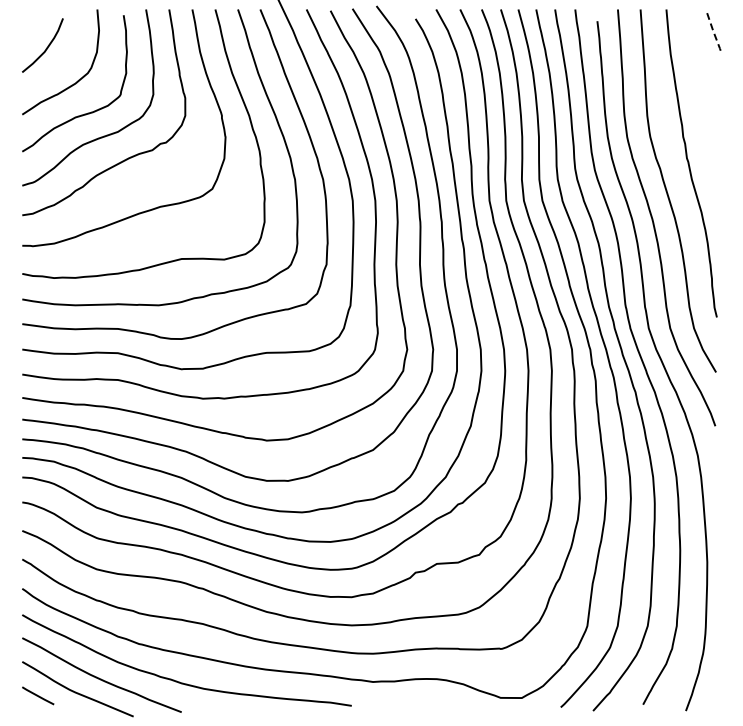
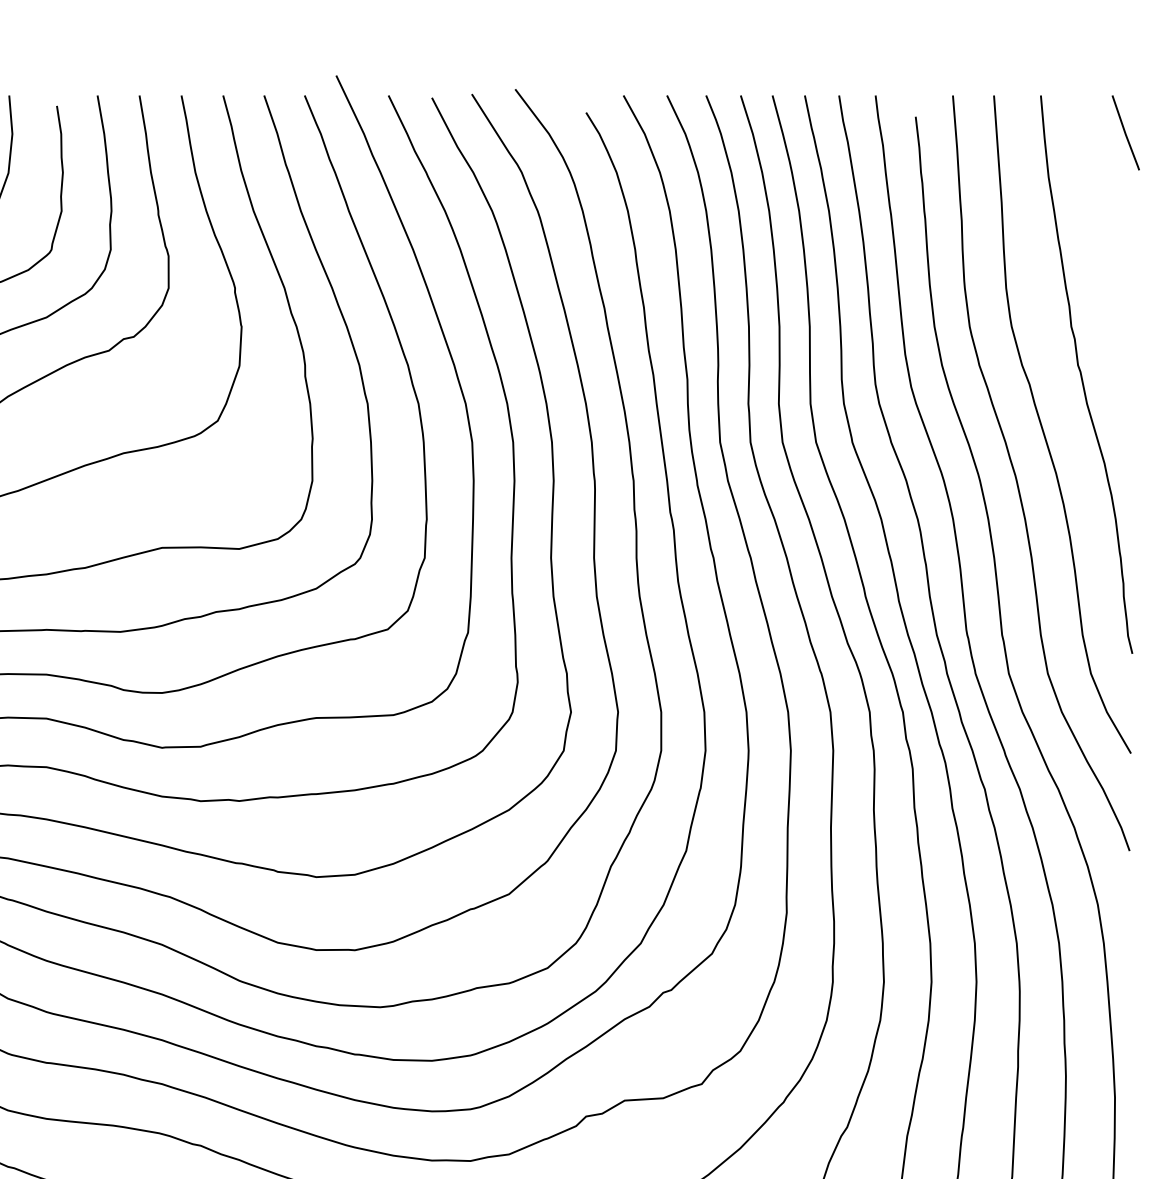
line: (713, 31) -> (1126, 135), dashed -> solid

